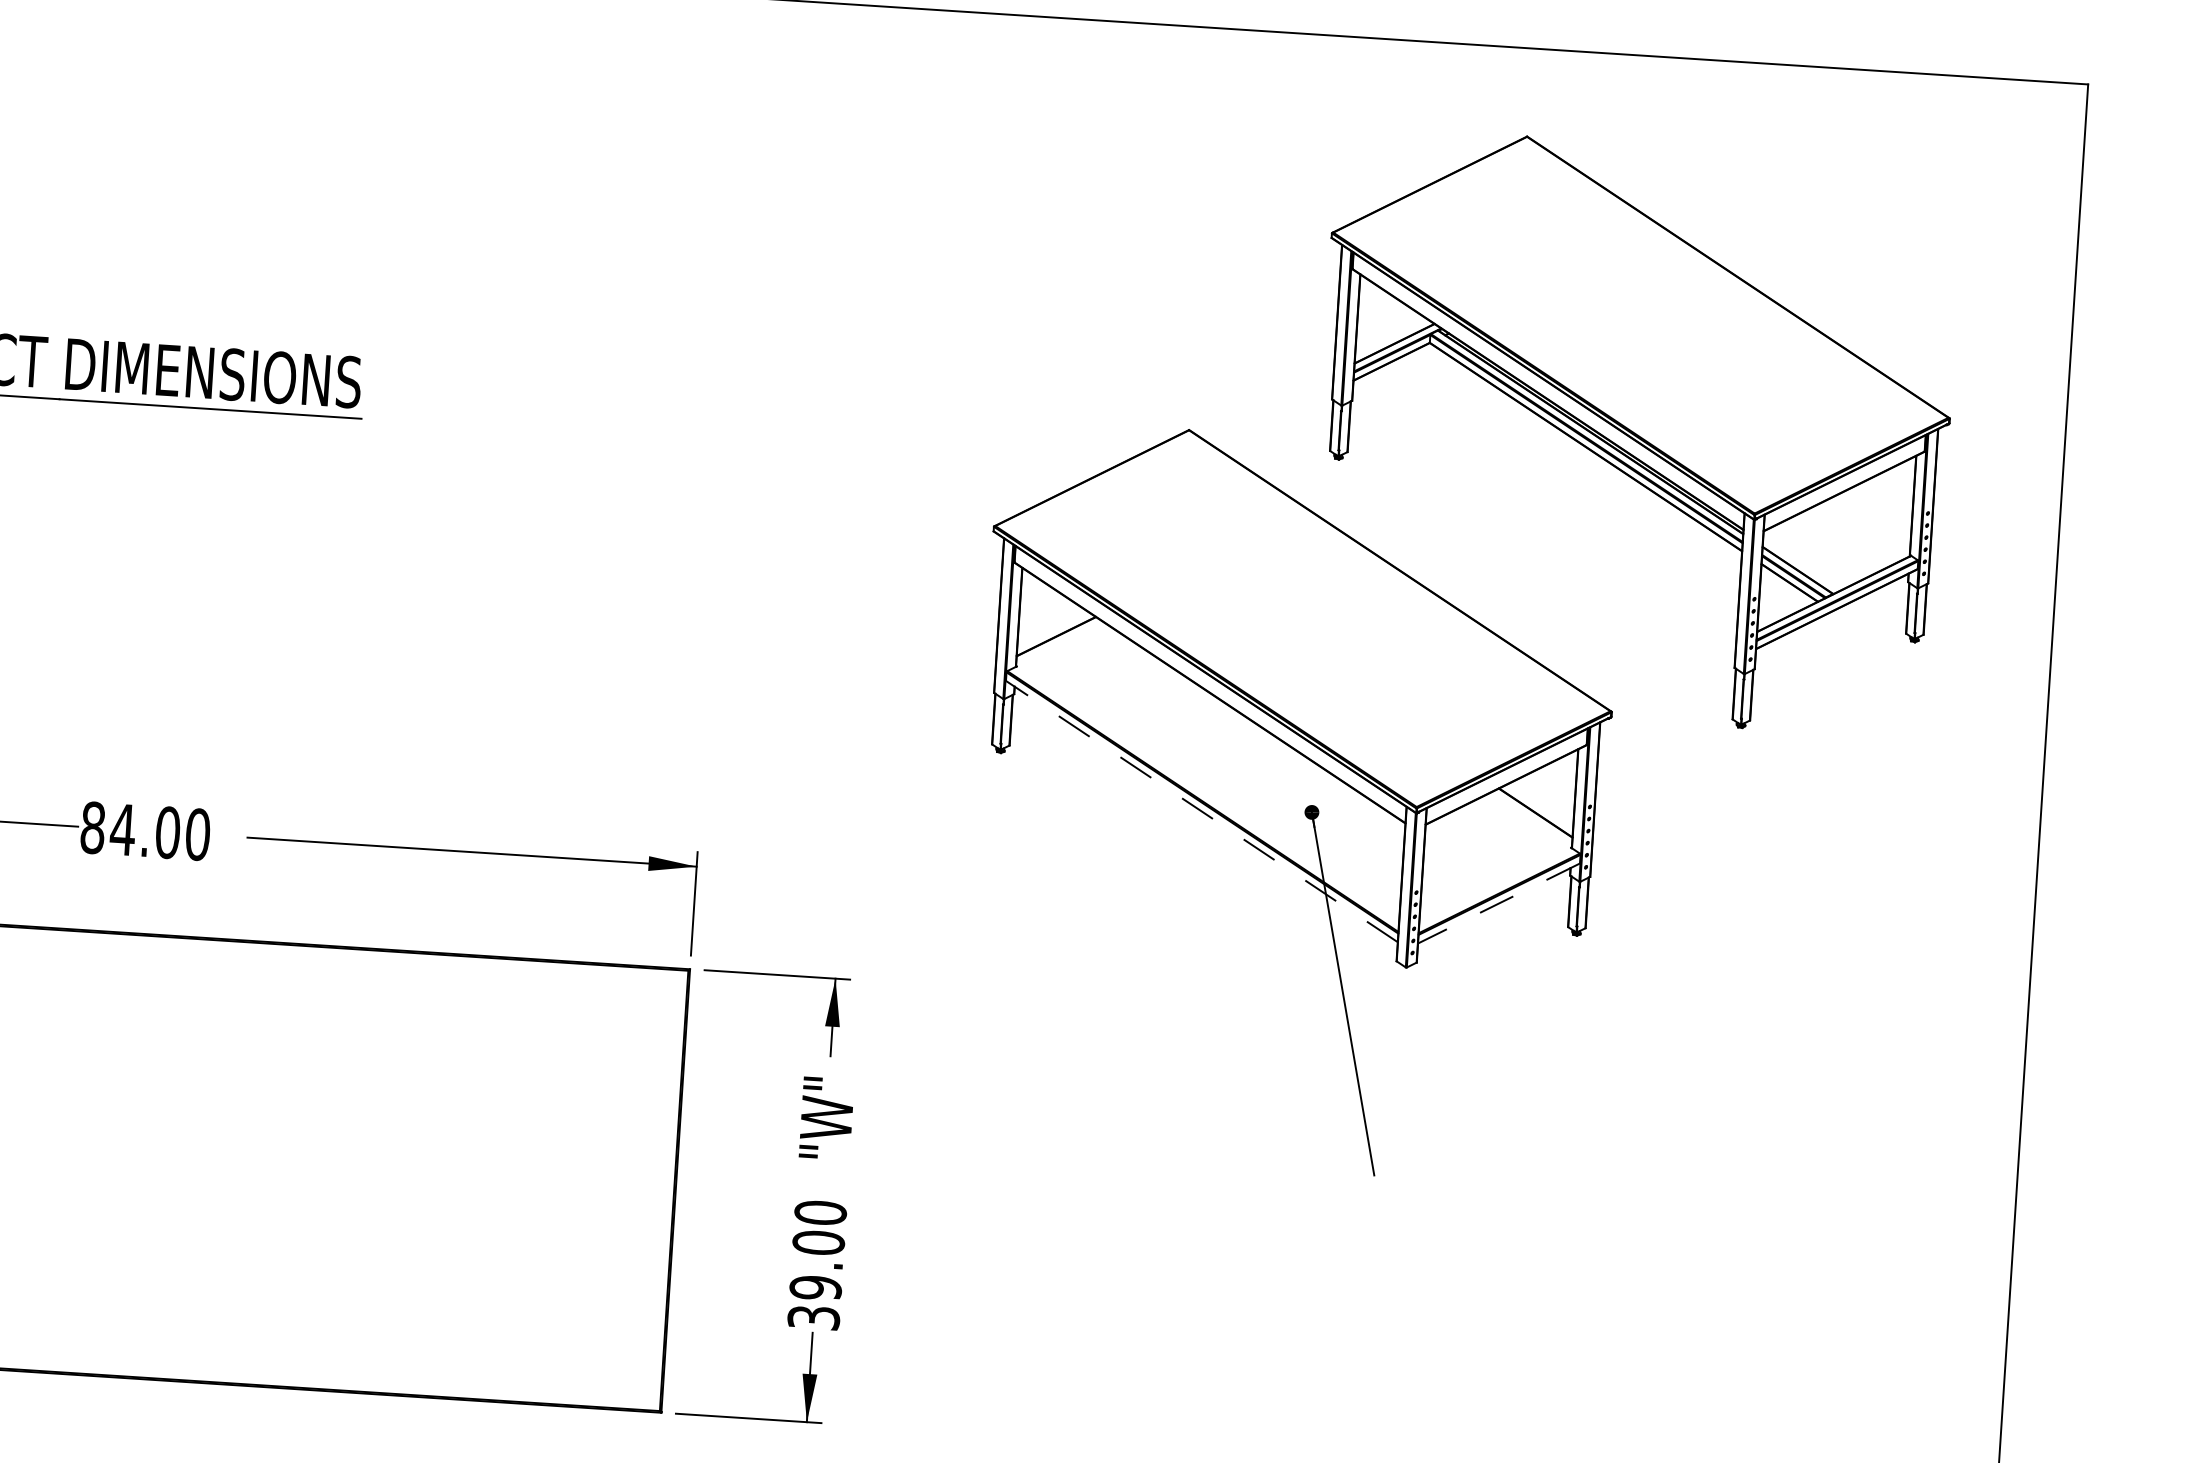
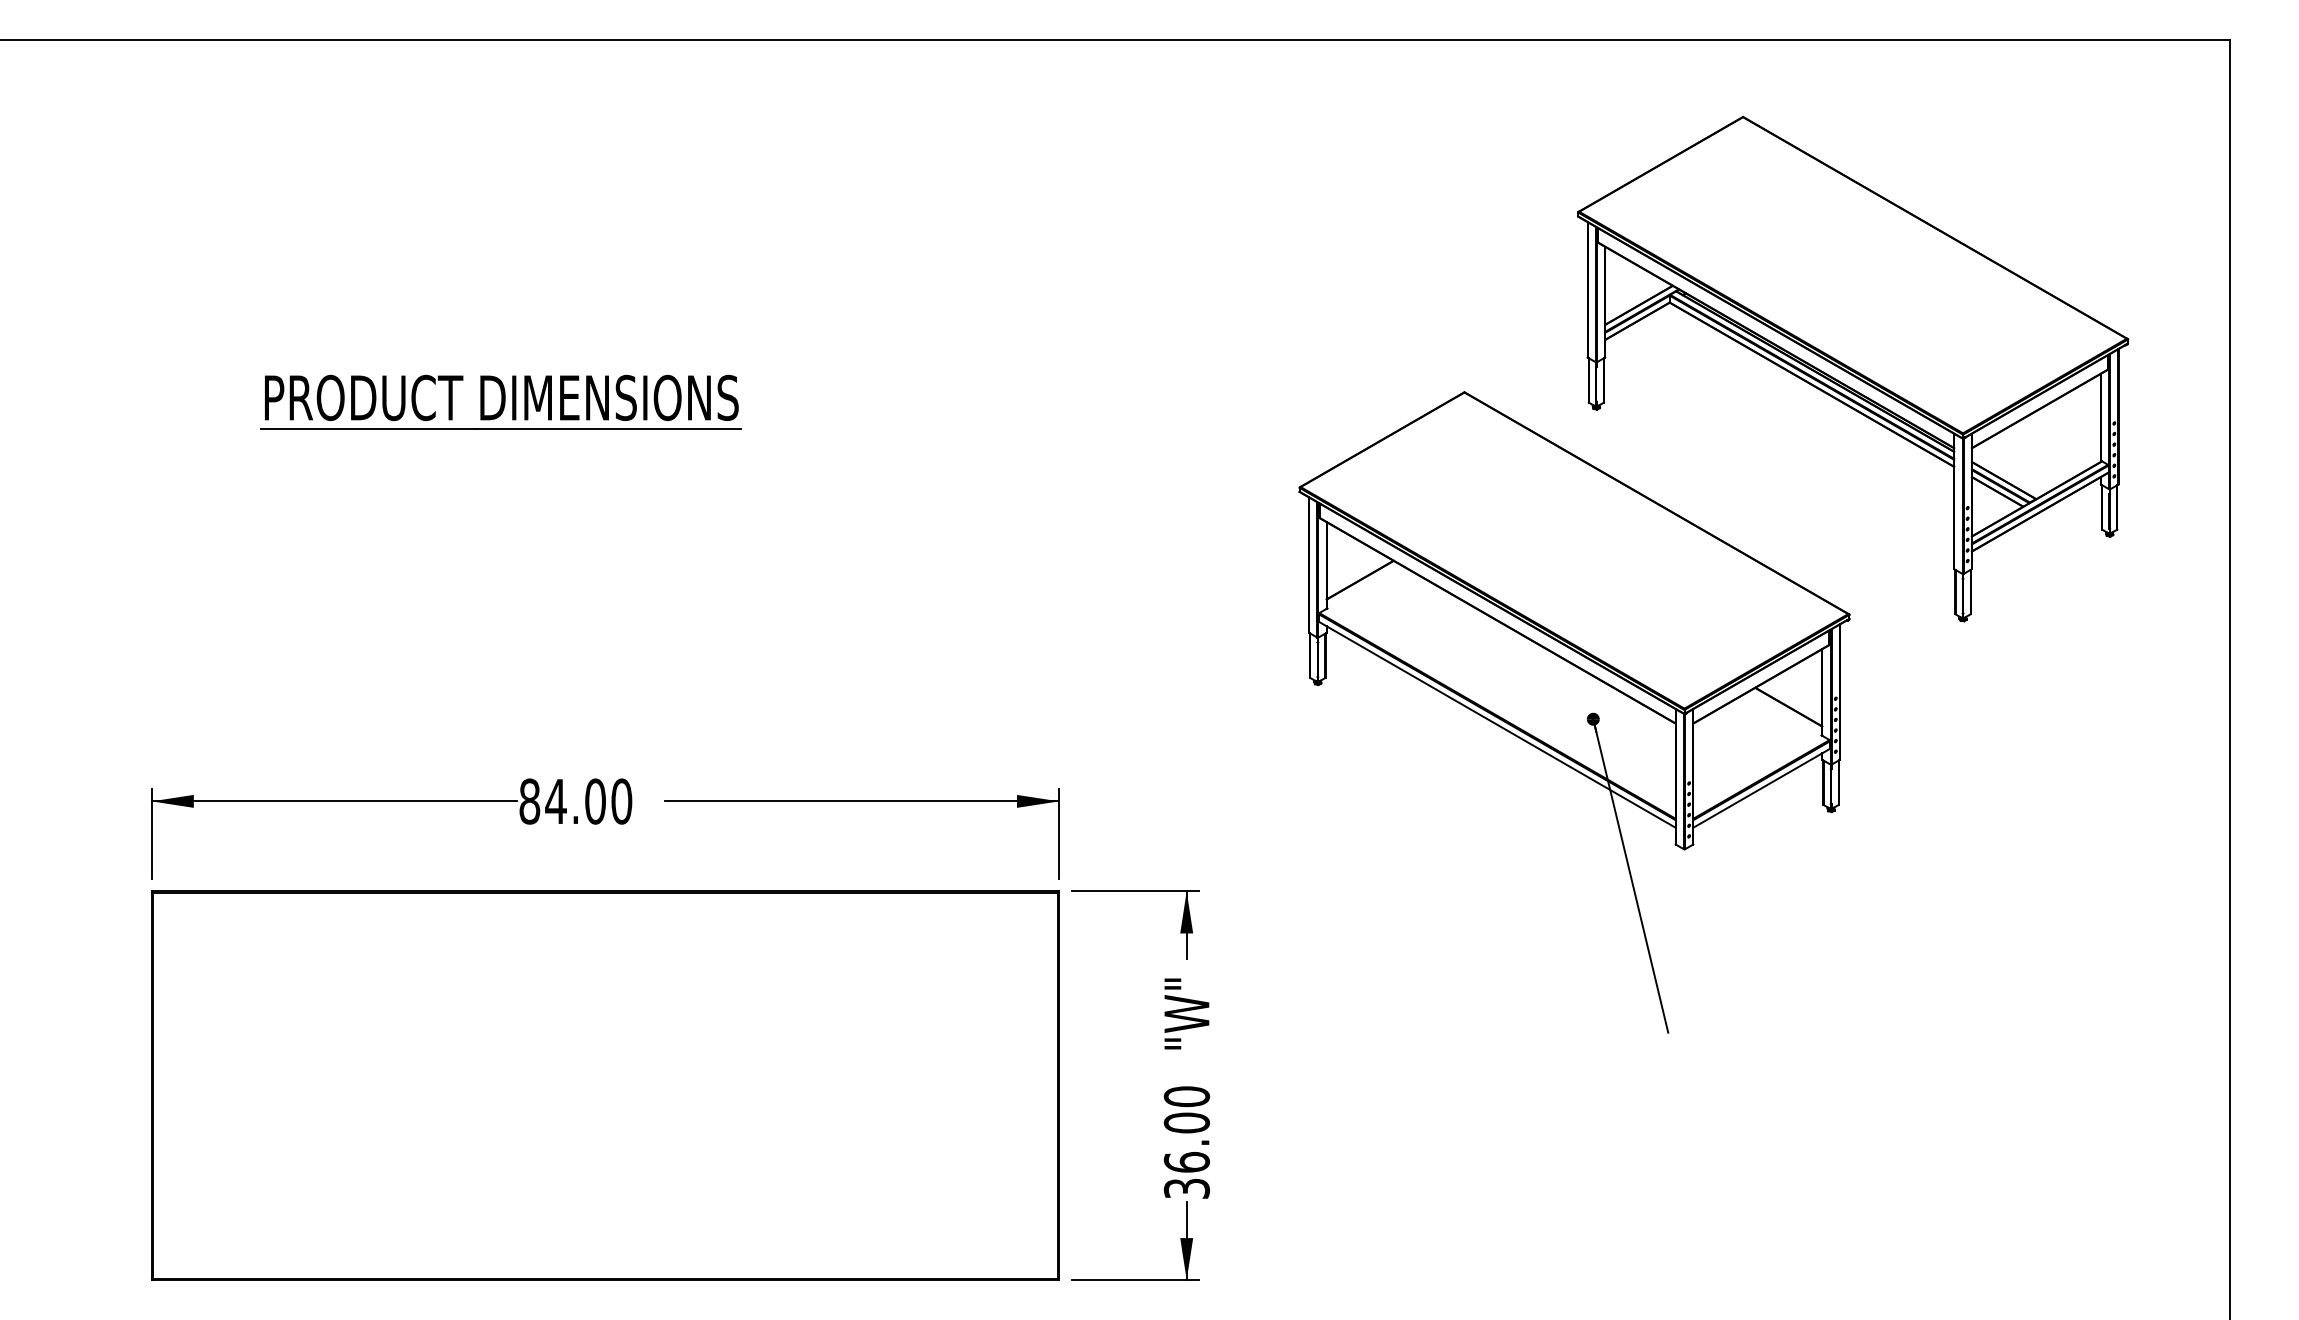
line: (1202, 811) -> (1497, 724), dashed -> solid
line: (1498, 903) -> (1761, 788), dashed -> solid
text: (815, 1286) -> (1186, 1161), 39.00 -> 36.00

